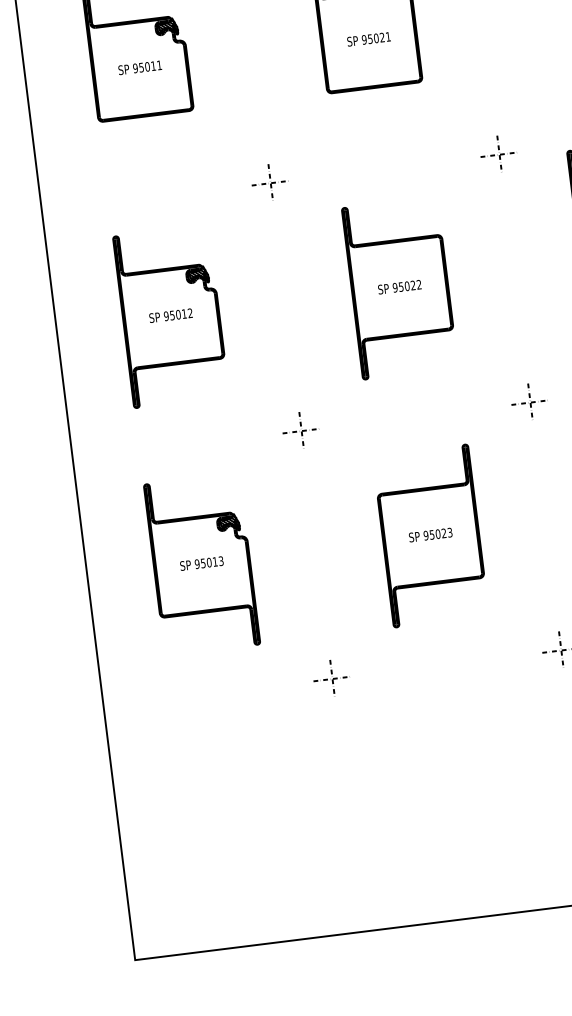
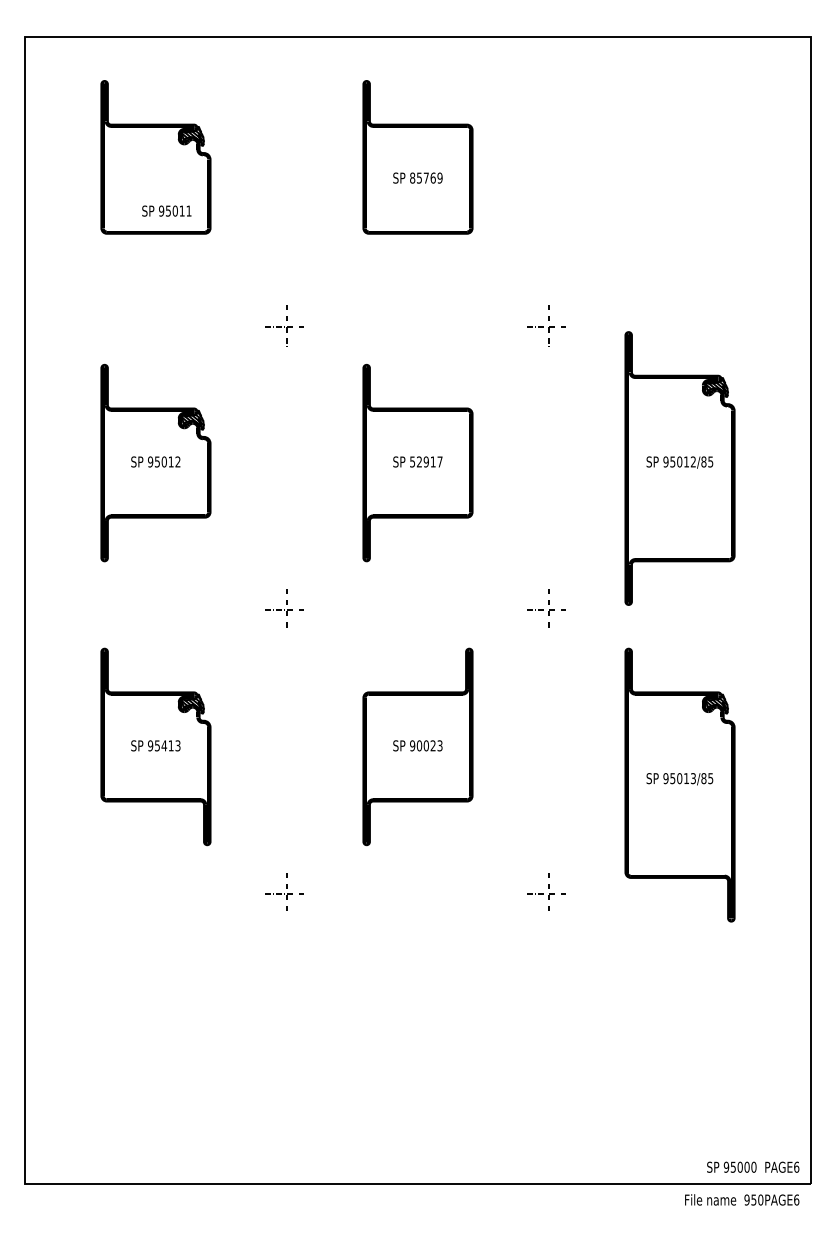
text: (376, 37) -> (426, 177), 95021 -> 85769
text: (139, 67) -> (166, 210), moved
text: (407, 285) -> (426, 461), 95022 -> 52917
text: (432, 534) -> (419, 745), 95023 -> 90023
text: (209, 562) -> (164, 745), 95013 -> 95413

